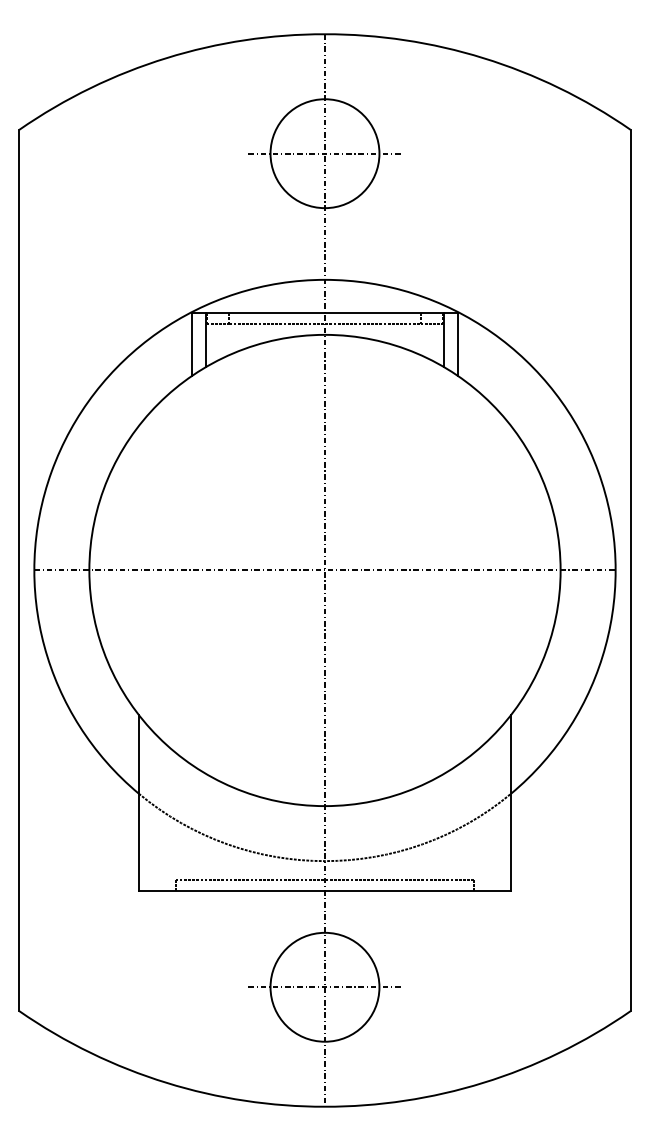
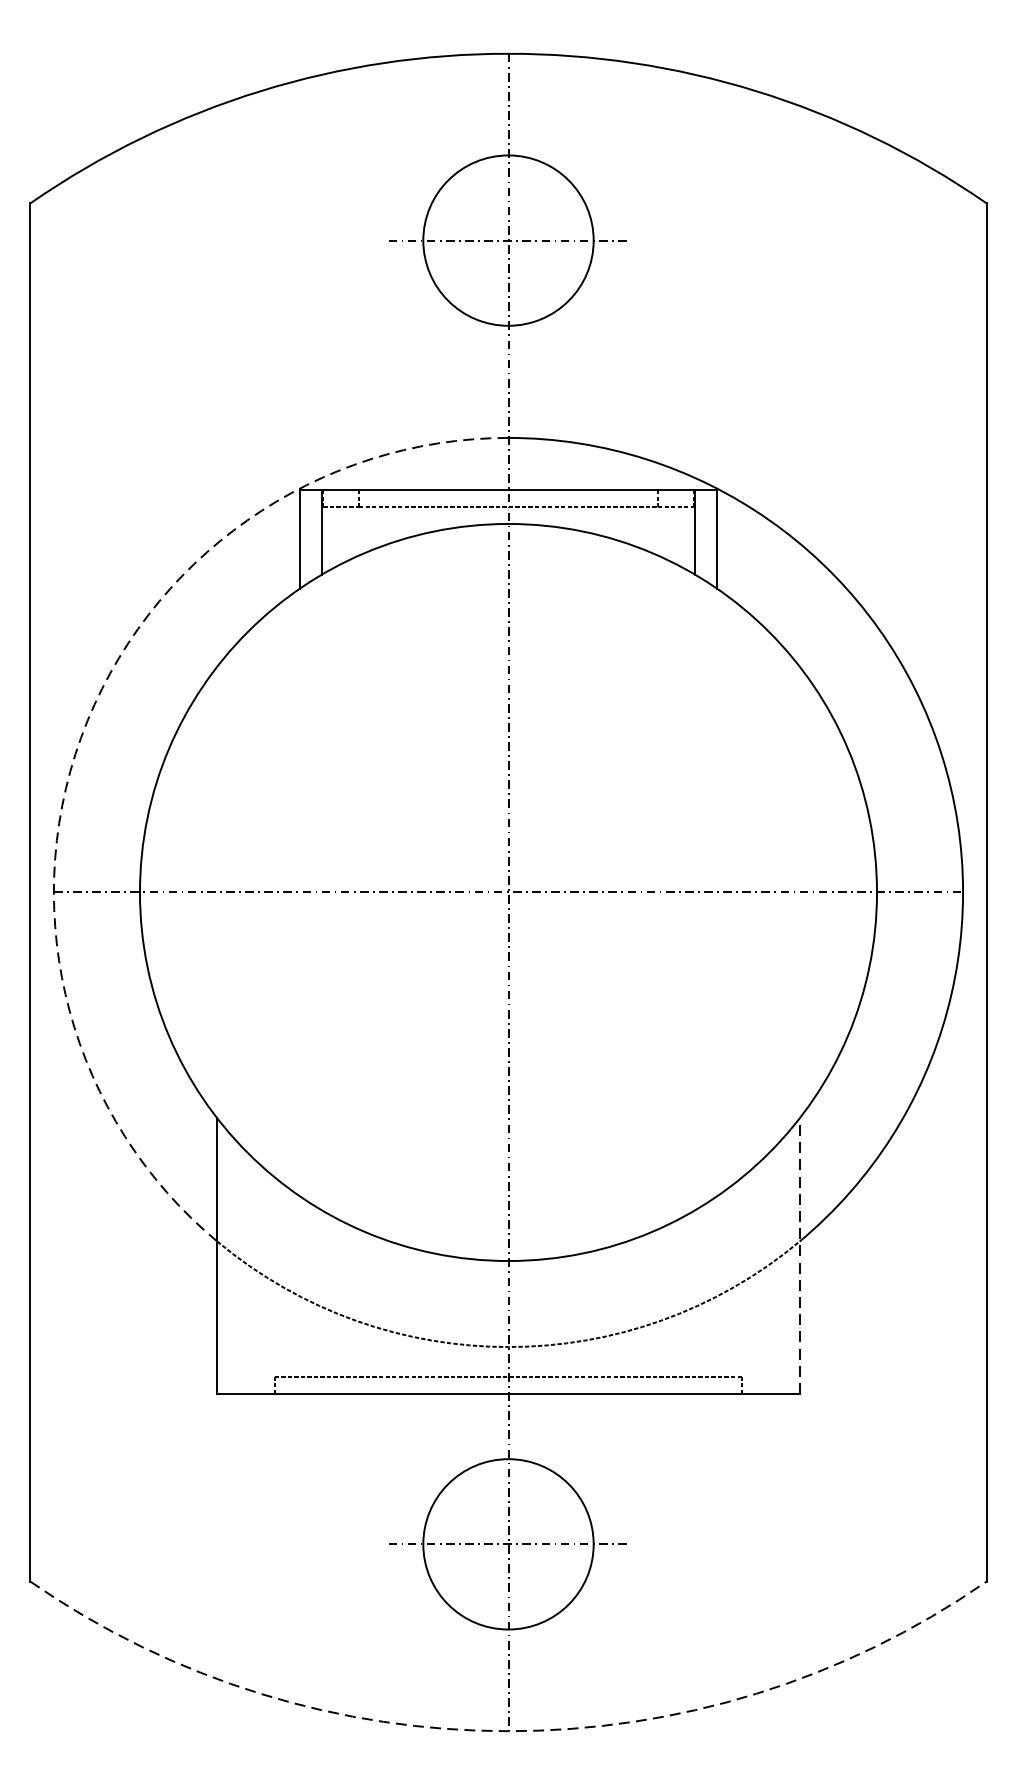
arc: (51, 471) -> (80, 737), solid -> dashed
line: (511, 802) -> (800, 1255), solid -> dashed
arc: (324, 1106) -> (507, 1730), solid -> dashed

